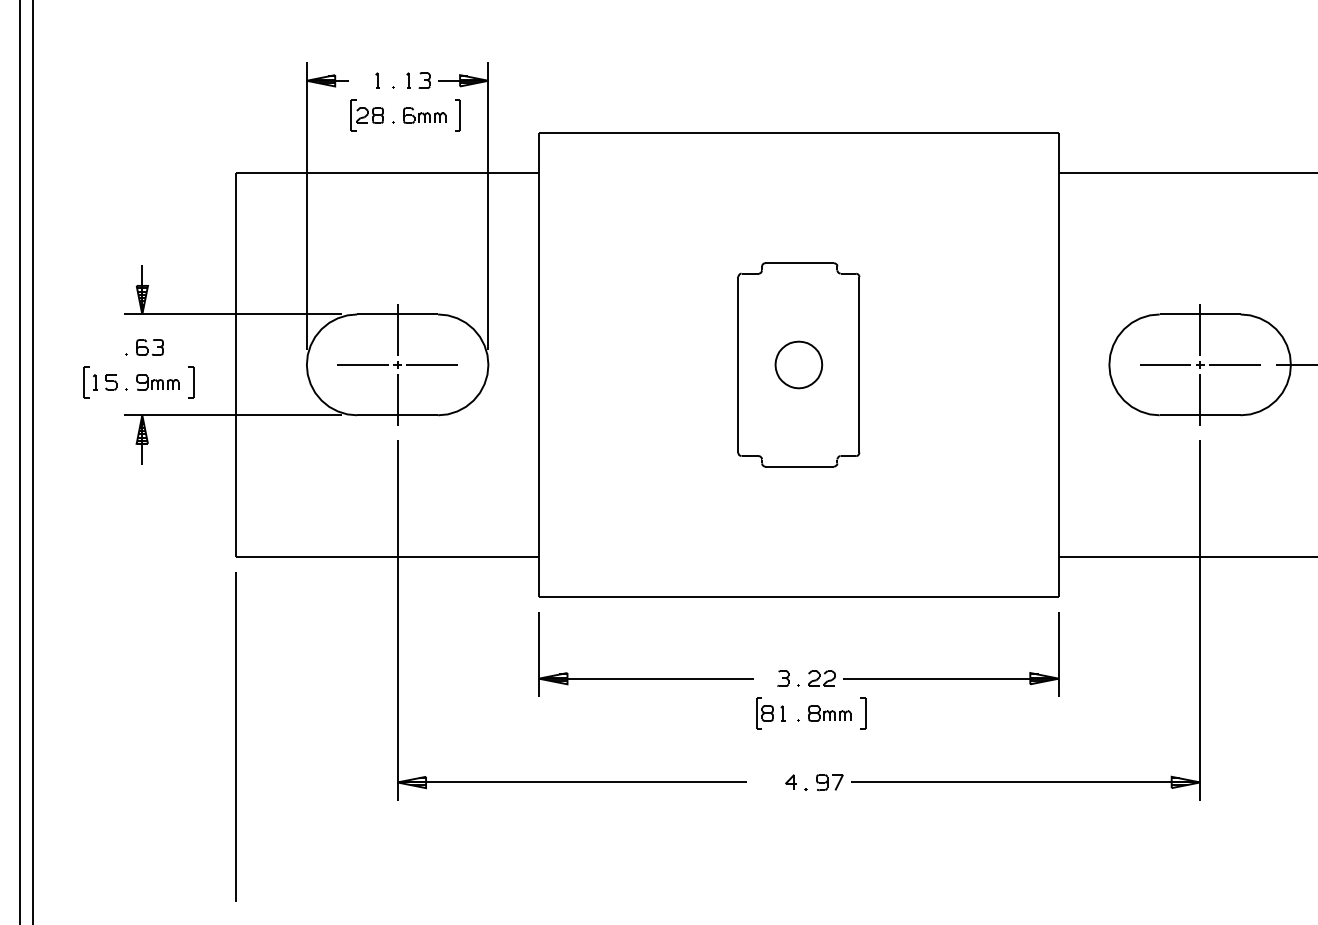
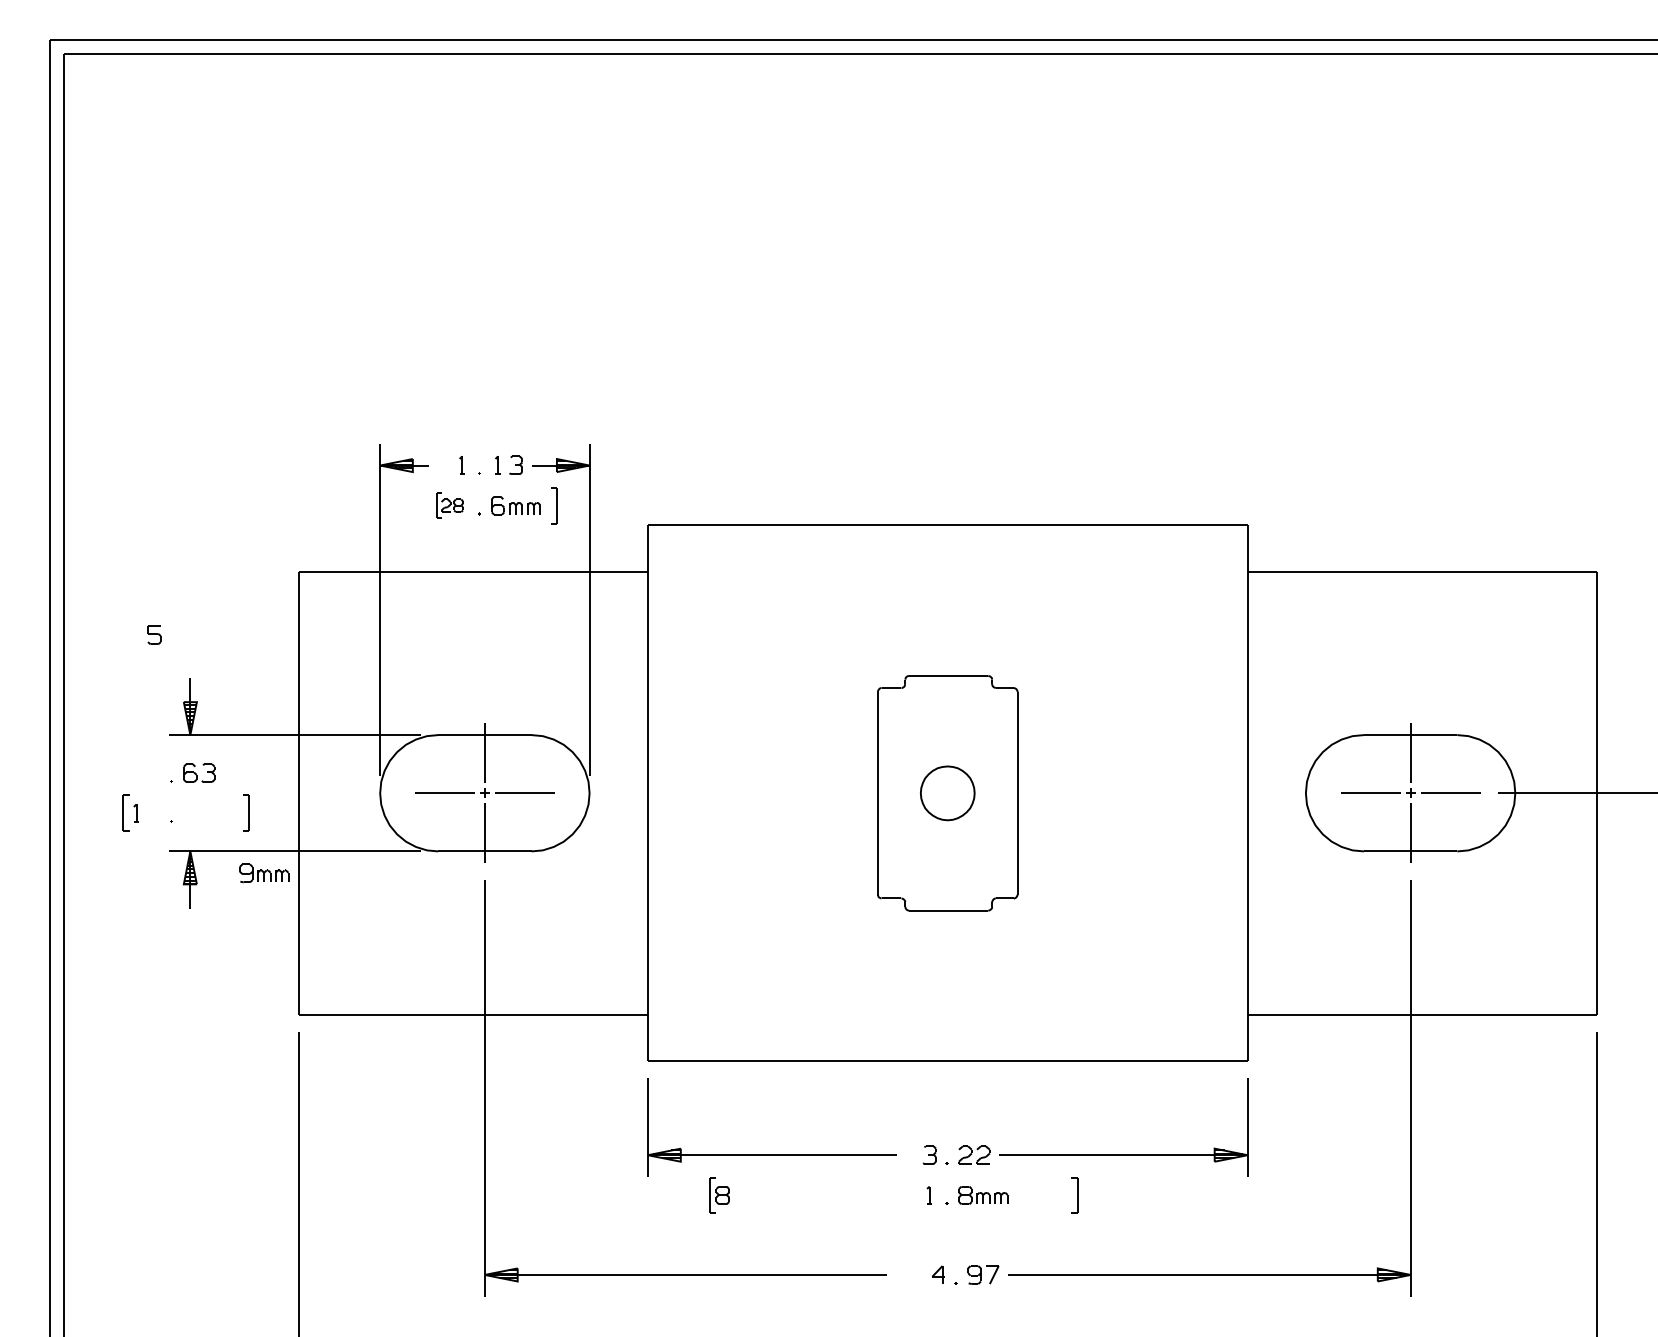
part: (366, 115) -> (449, 505), size x0.7
part: (111, 381) -> (154, 634), moved
part: (157, 382) -> (263, 873), moved
part: (764, 713) -> (719, 1195), moved
part: (862, 713) -> (1074, 1195), moved

